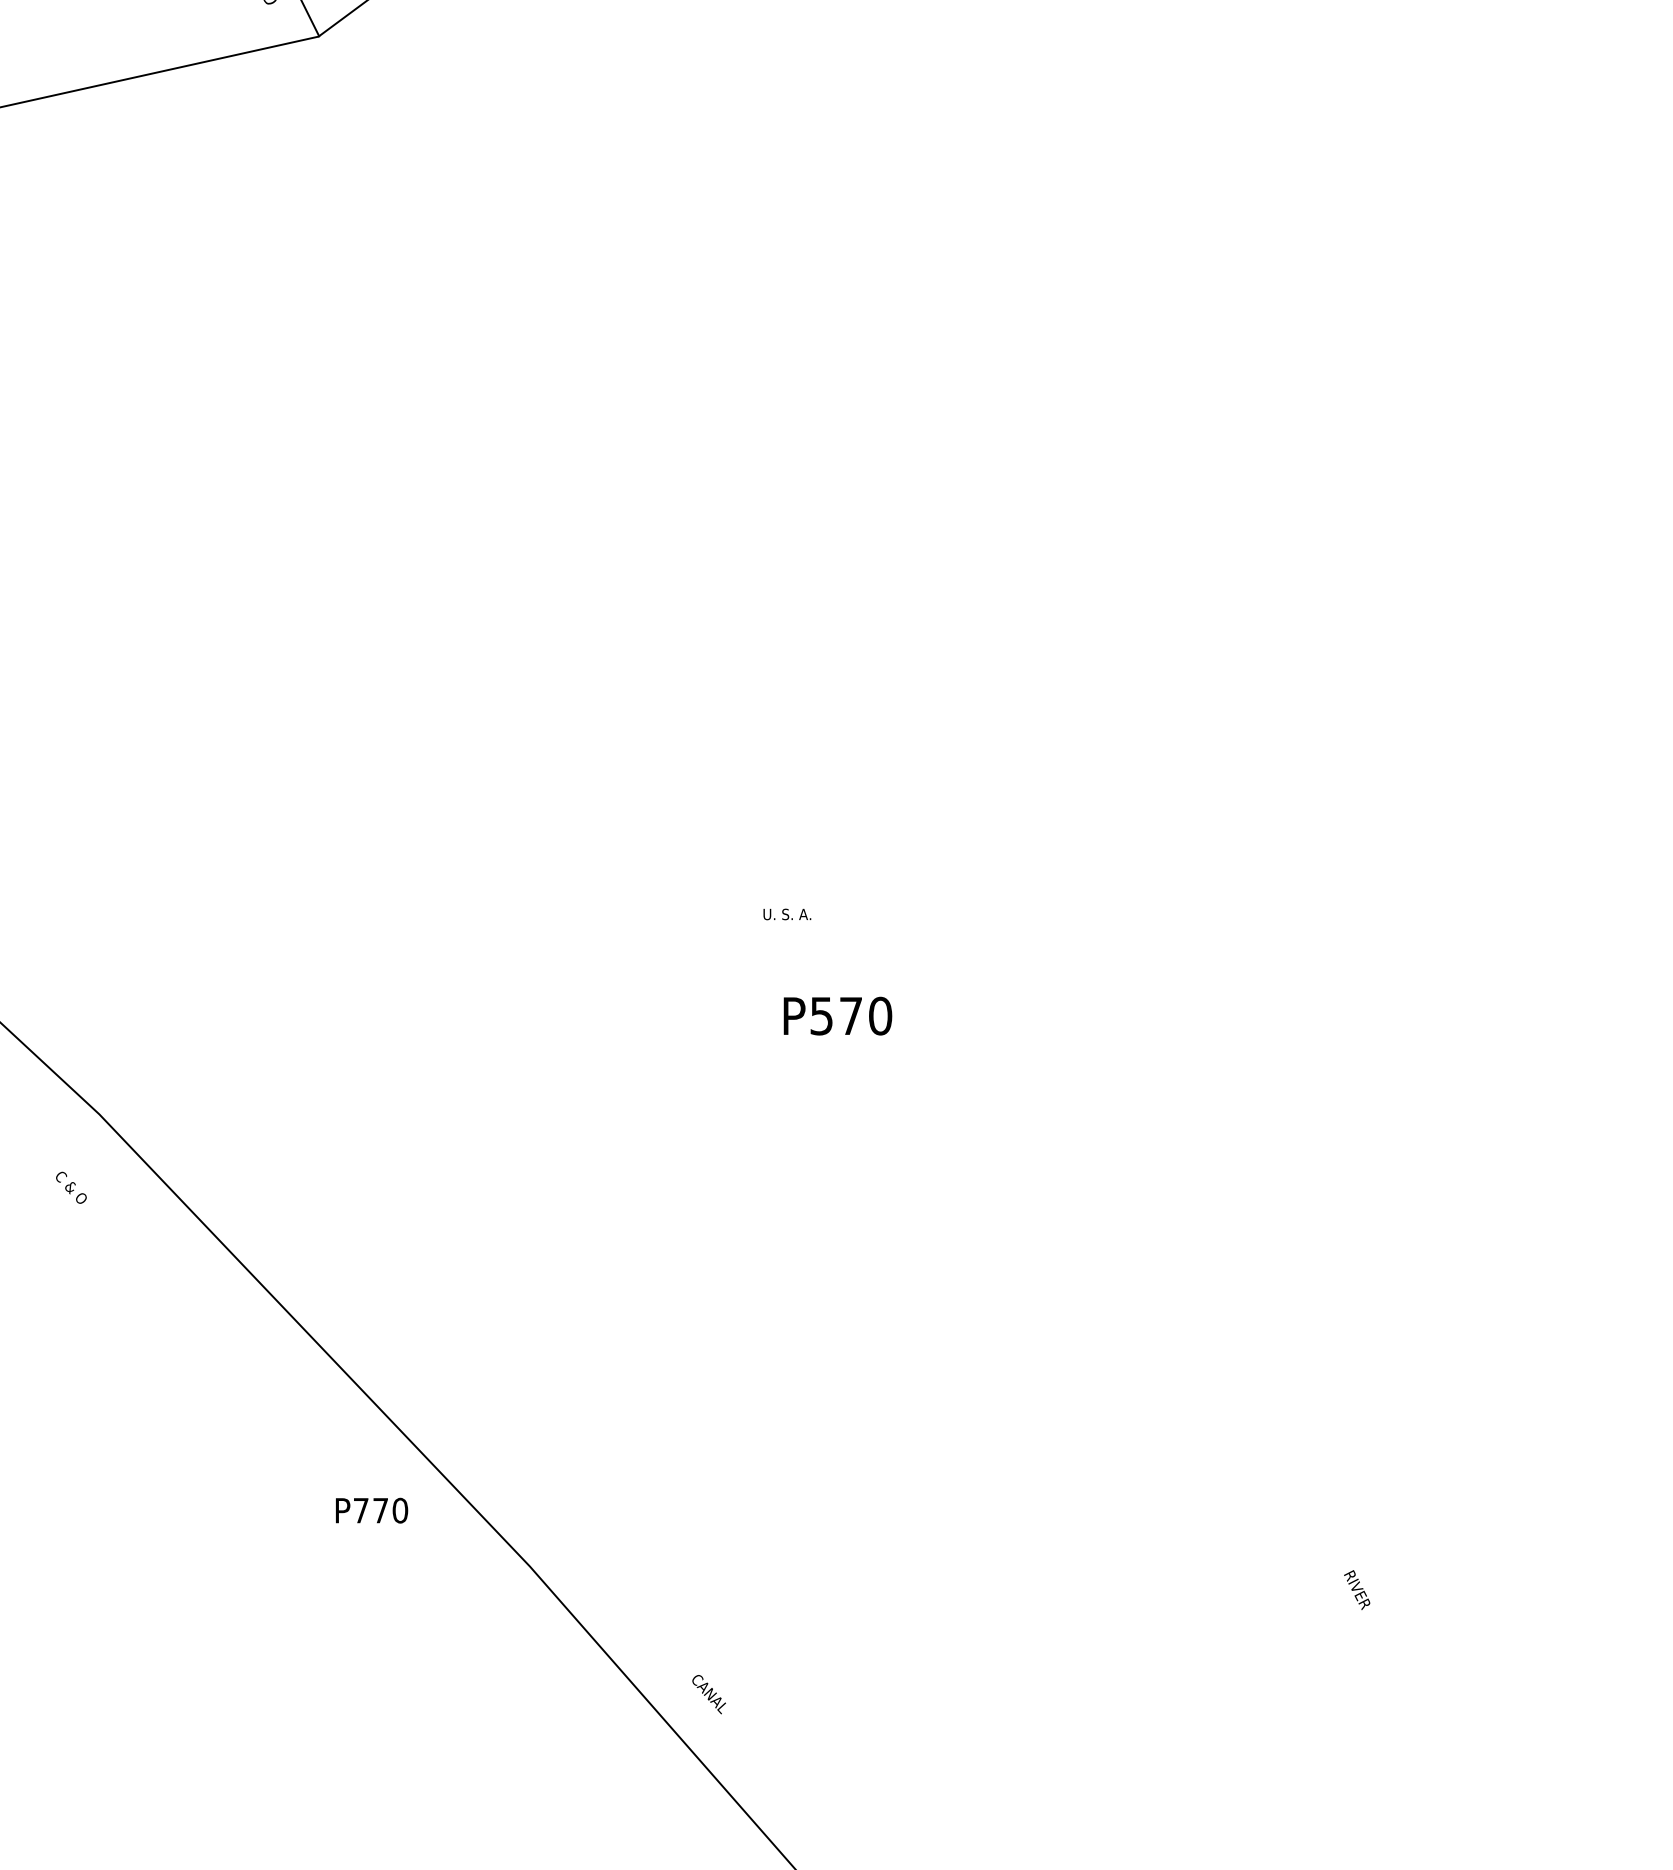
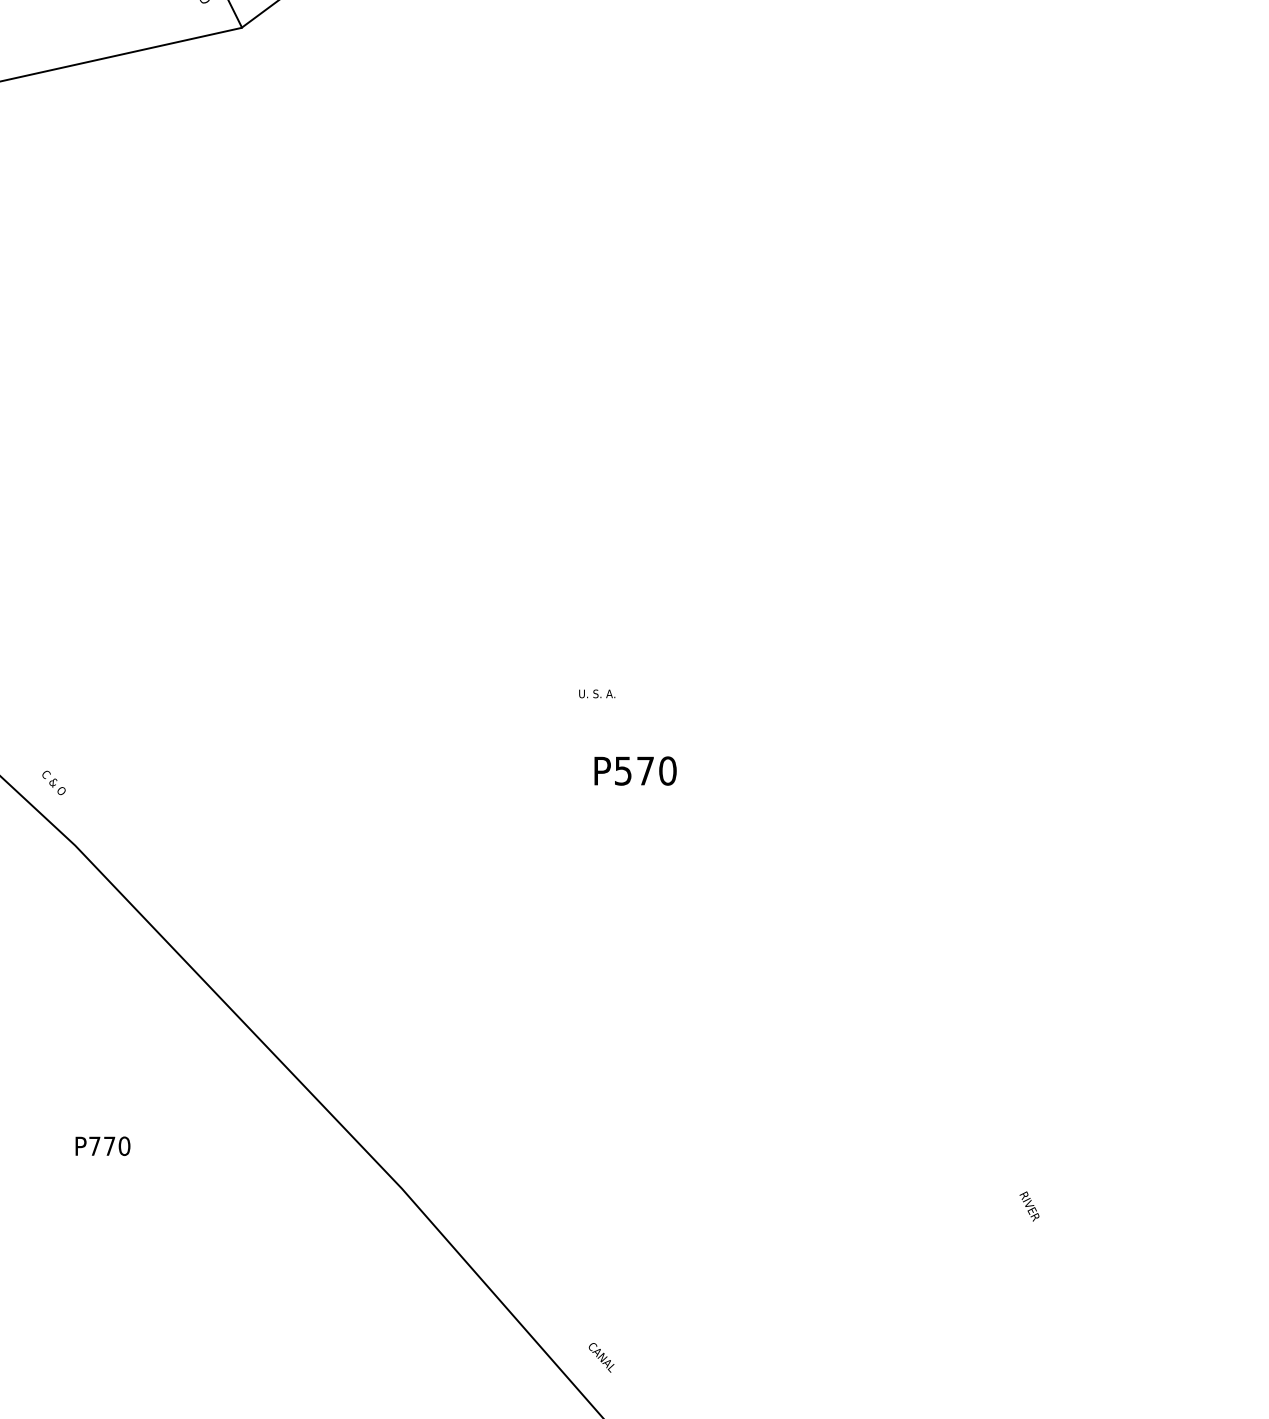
text: (71, 1187) -> (54, 782), moved
text: (372, 1510) -> (103, 1146), moved
text: (708, 1694) -> (601, 1357), moved

